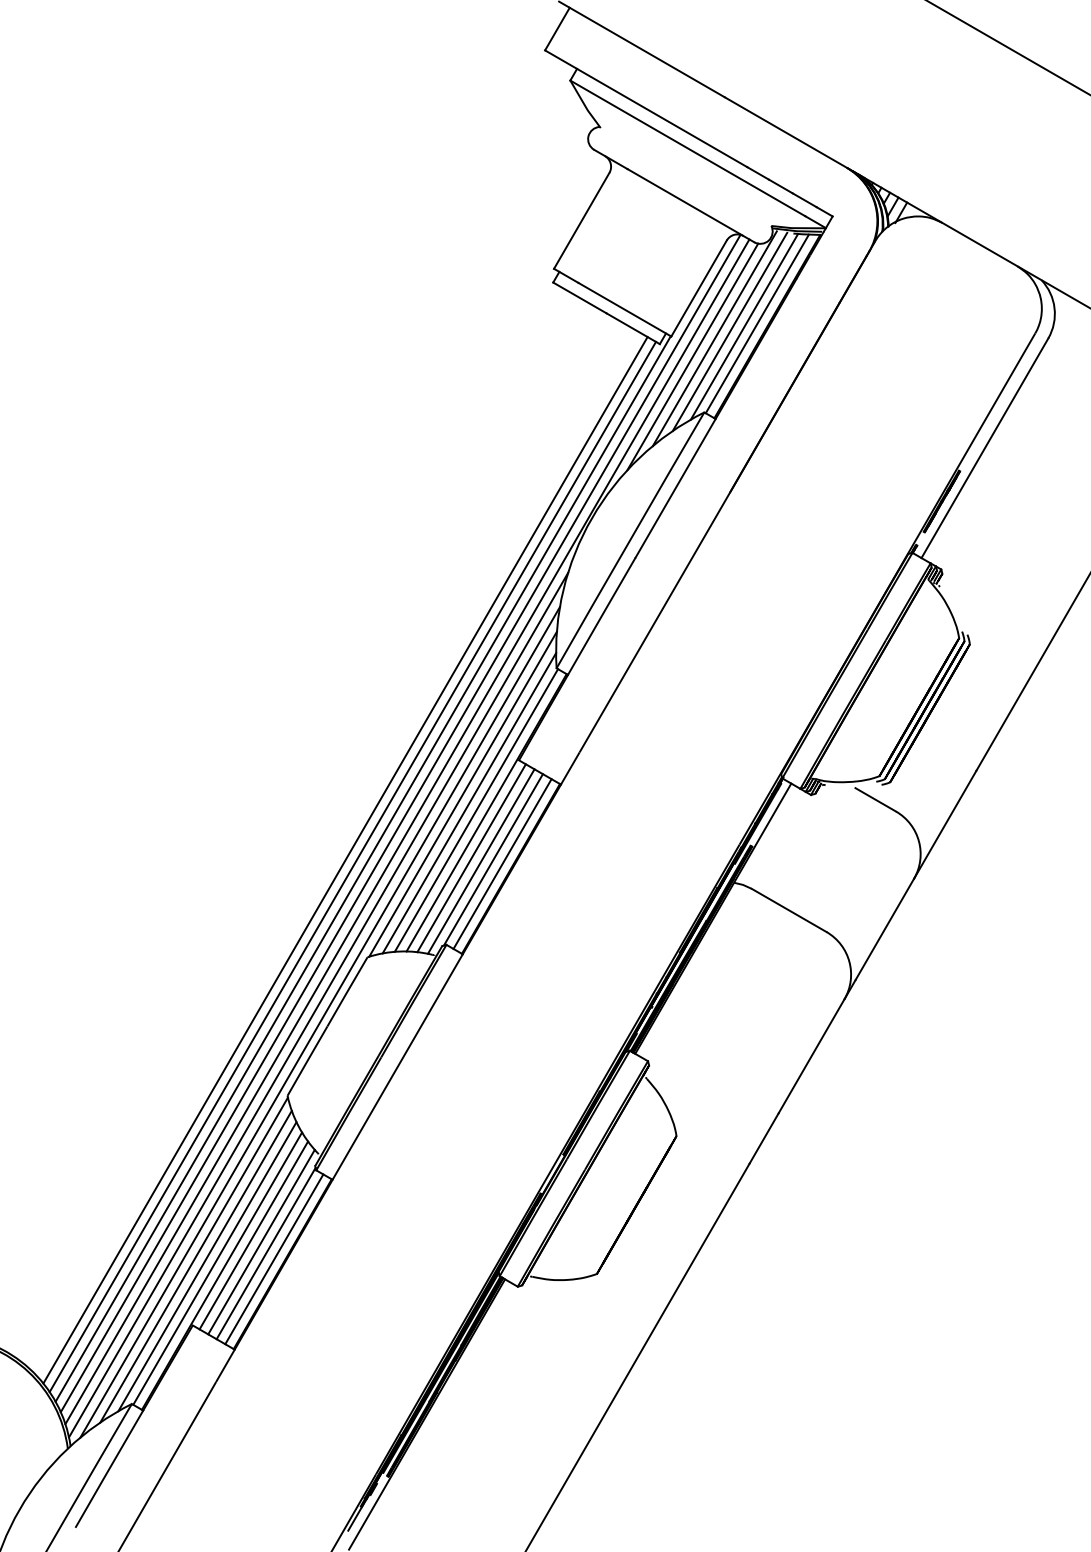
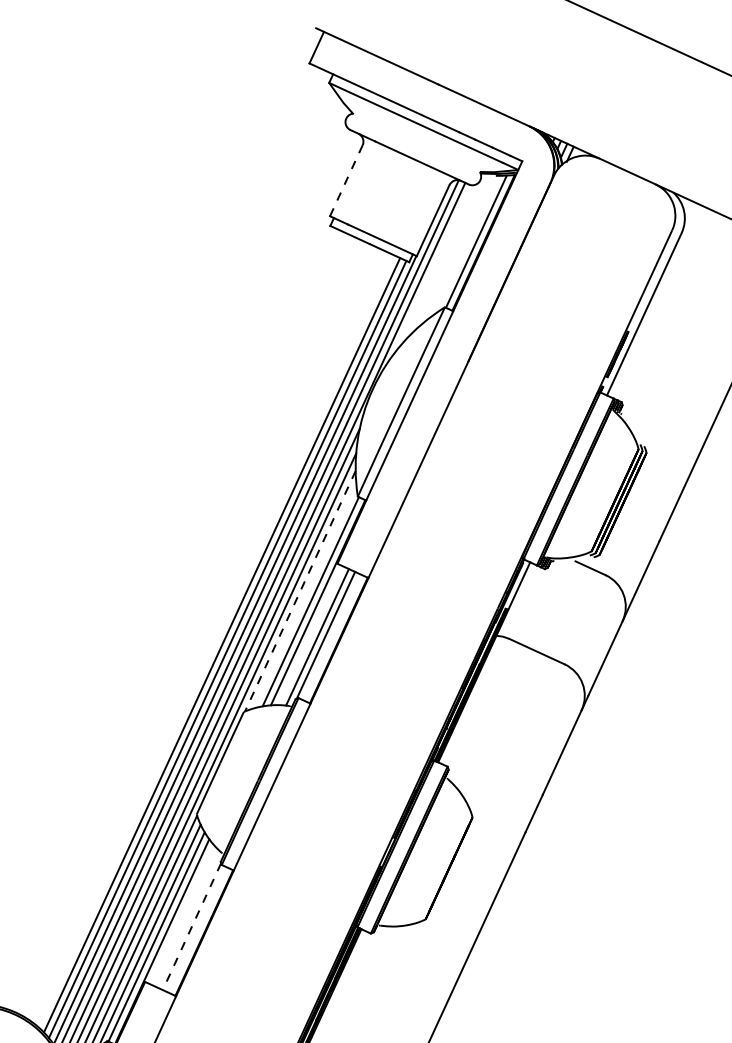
line: (581, 221) -> (346, 181), solid -> dashed
line: (744, 326) -> (467, 244), removed
line: (729, 331) -> (457, 248), removed
line: (714, 338) -> (447, 254), removed
line: (692, 356) -> (432, 268), removed
line: (463, 794) -> (300, 591), solid -> dashed
line: (469, 803) -> (305, 597), removed
line: (471, 858) -> (310, 635), removed
line: (502, 863) -> (332, 637), removed
line: (253, 1235) -> (181, 914), removed
line: (261, 1241) -> (187, 918), removed
line: (266, 1253) -> (192, 926), solid -> dashed
line: (274, 1259) -> (198, 930), removed

